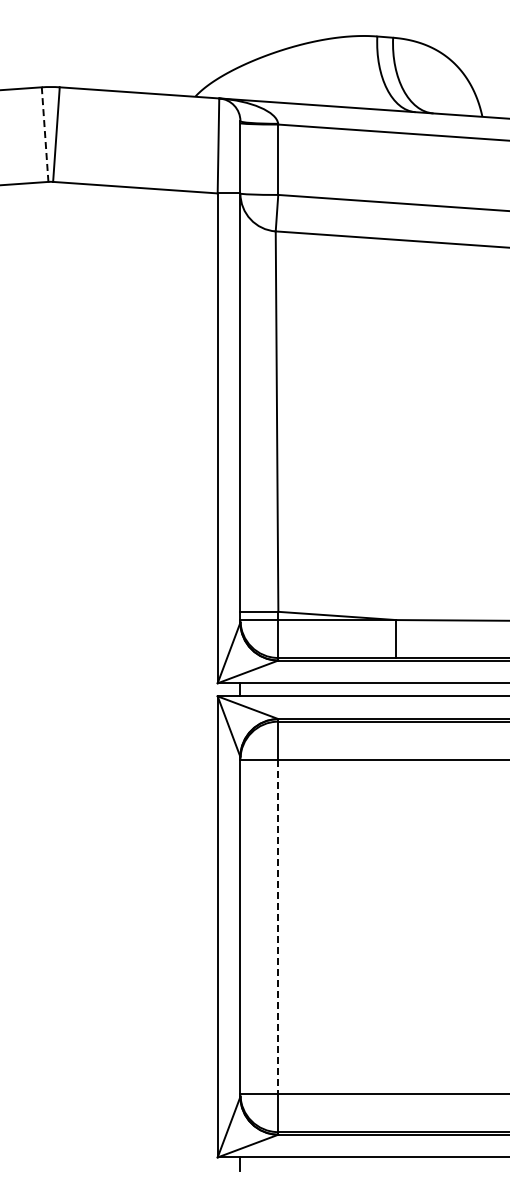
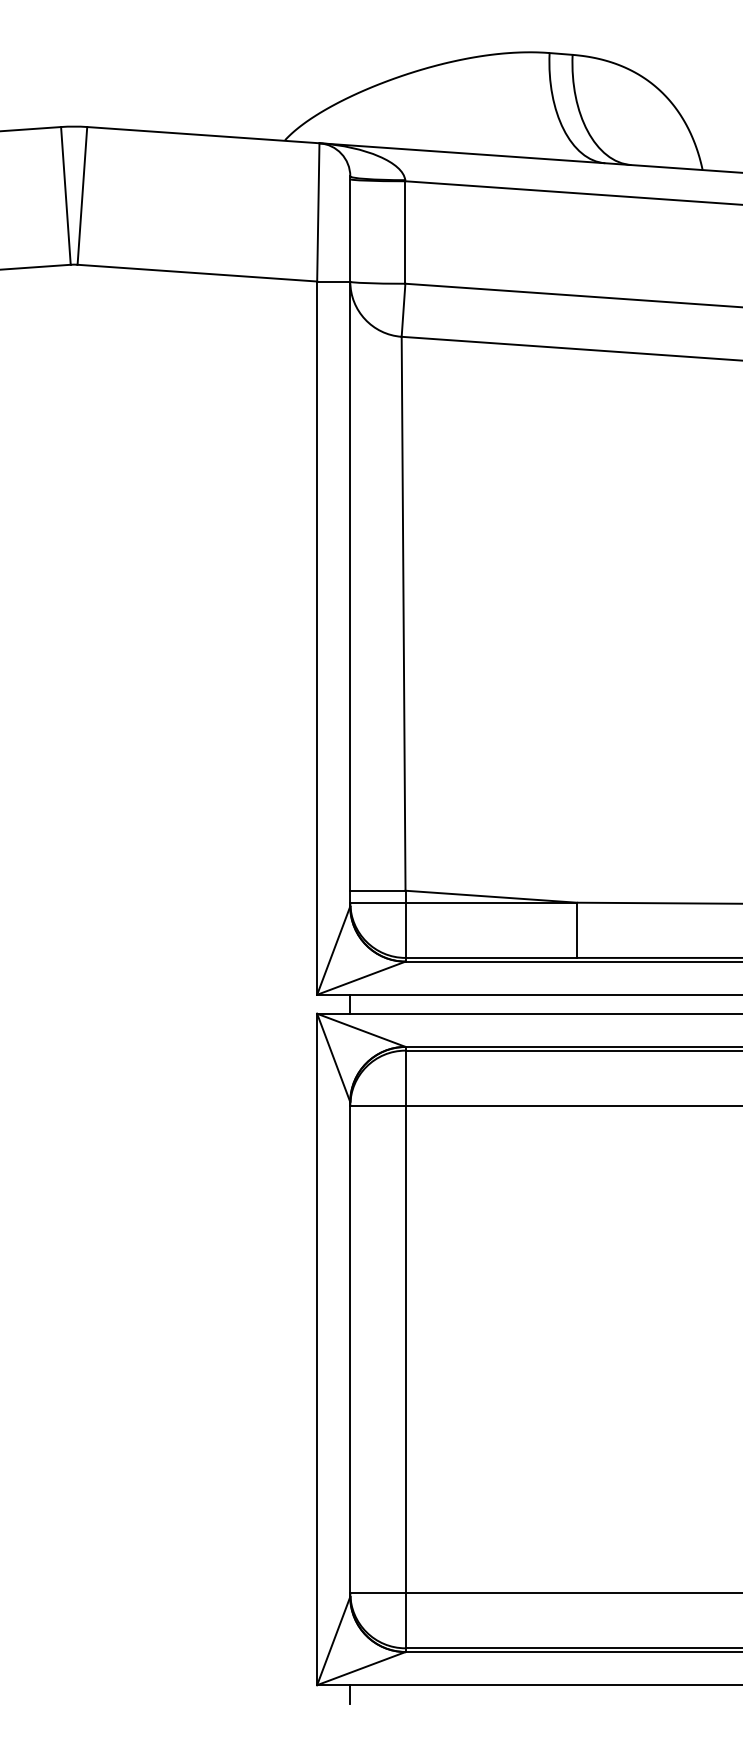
line: (45, 134) -> (66, 195), dashed -> solid
line: (278, 927) -> (405, 1350), dashed -> solid

